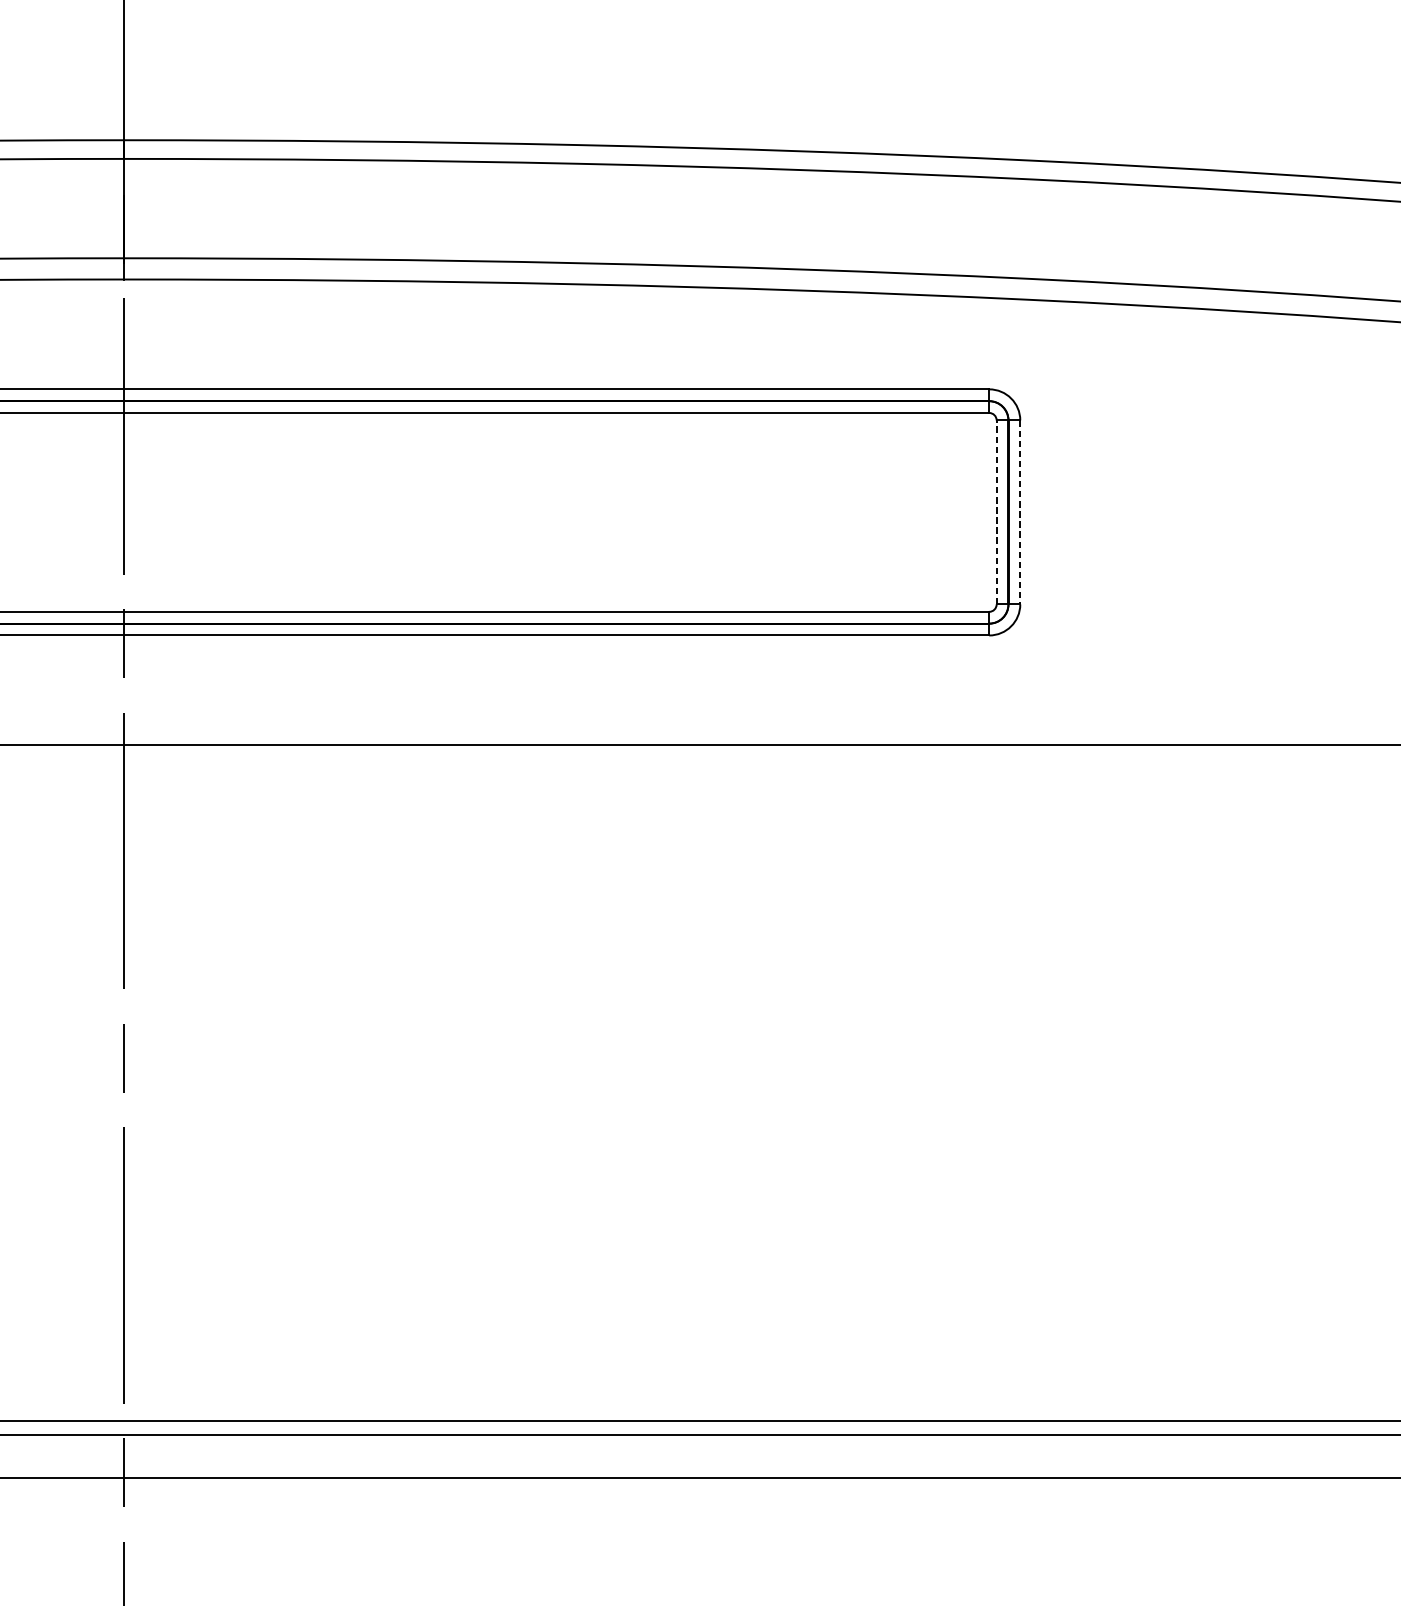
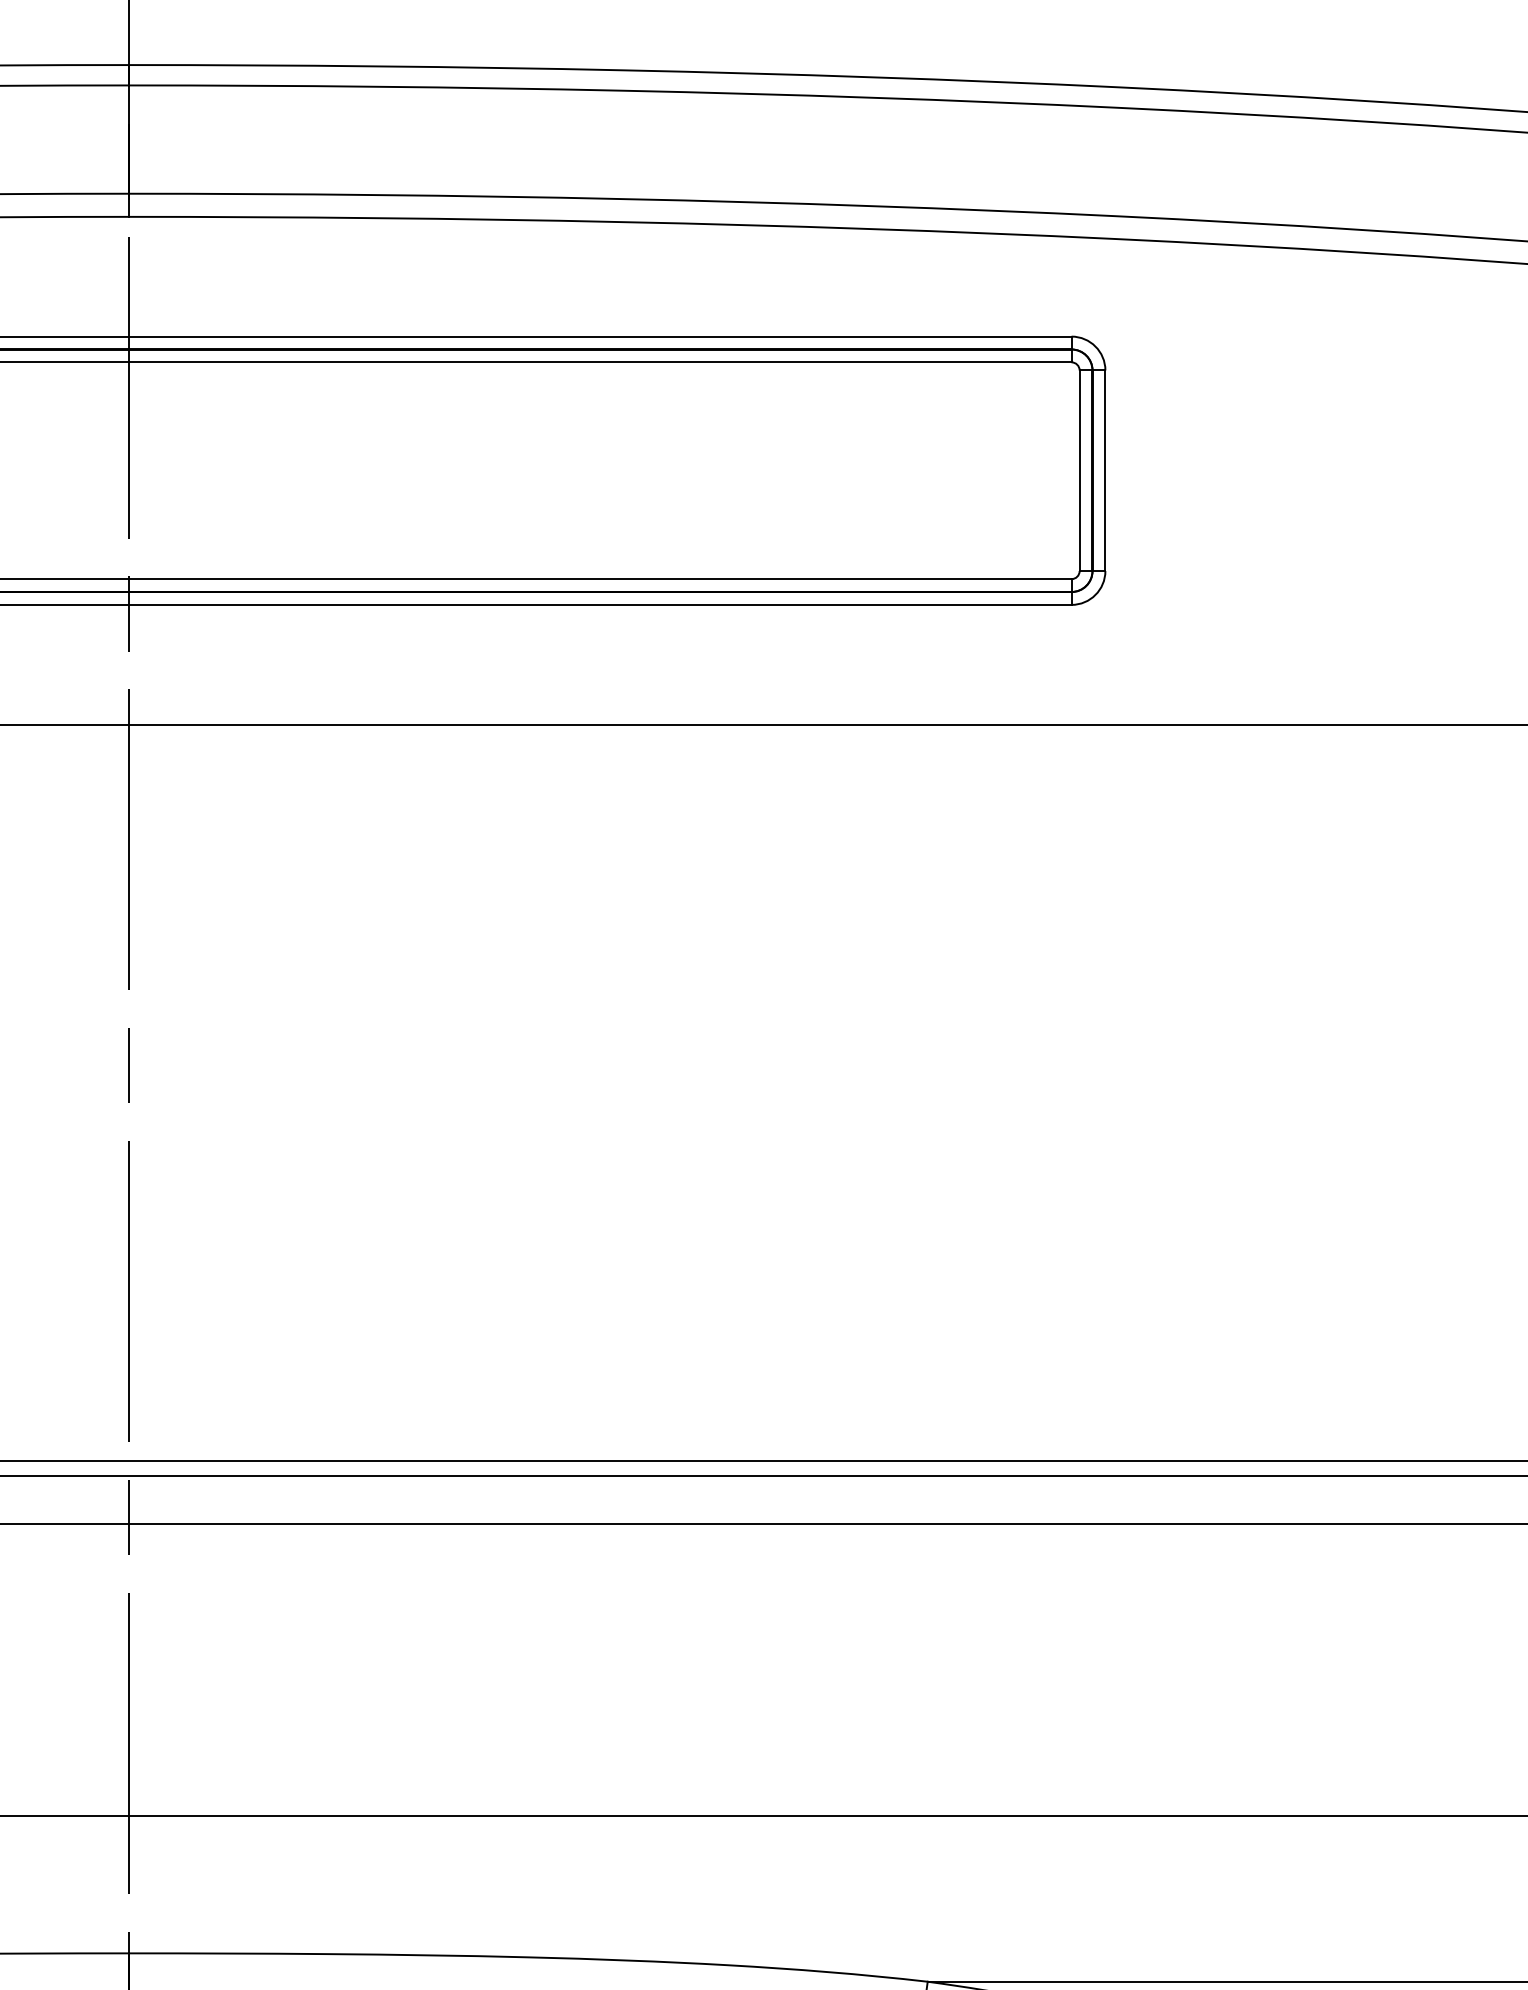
line: (996, 512) -> (1079, 470), dashed -> solid
line: (1020, 513) -> (1105, 471), dashed -> solid

